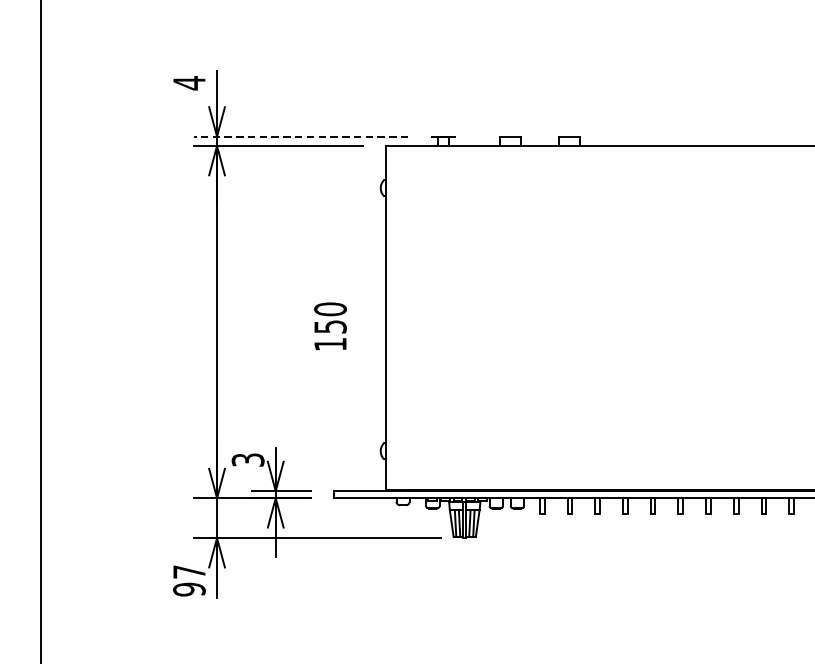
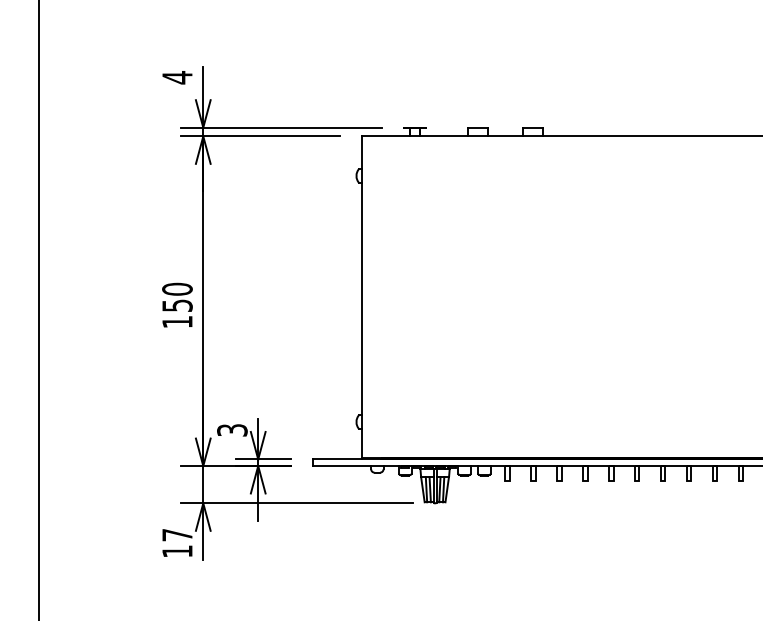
line: (300, 136) -> (281, 127), dashed -> solid
text: (330, 325) -> (177, 304), moved
text: (189, 589) -> (177, 551), 97 -> 17

